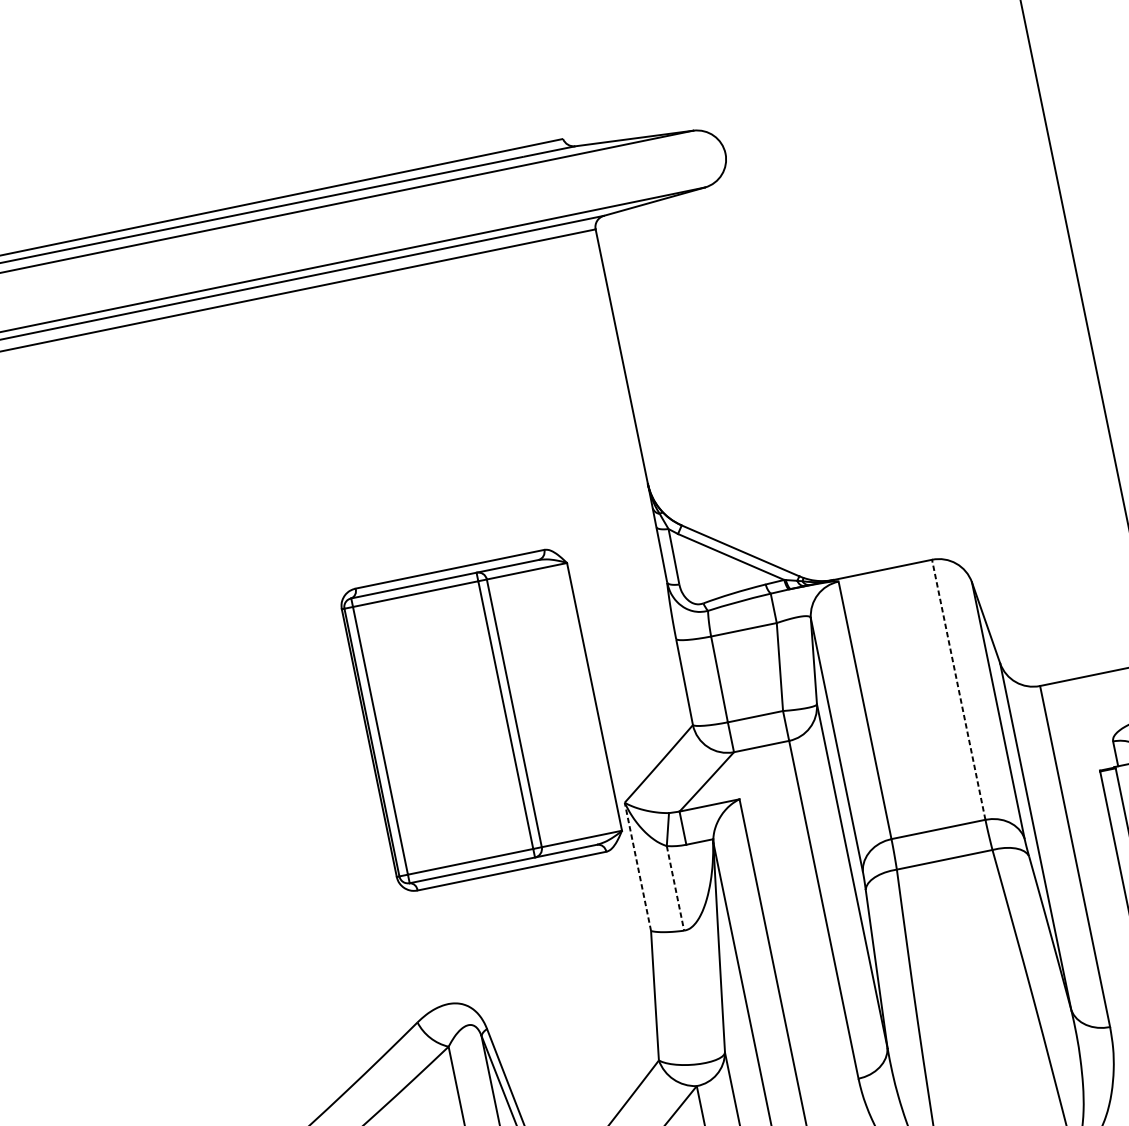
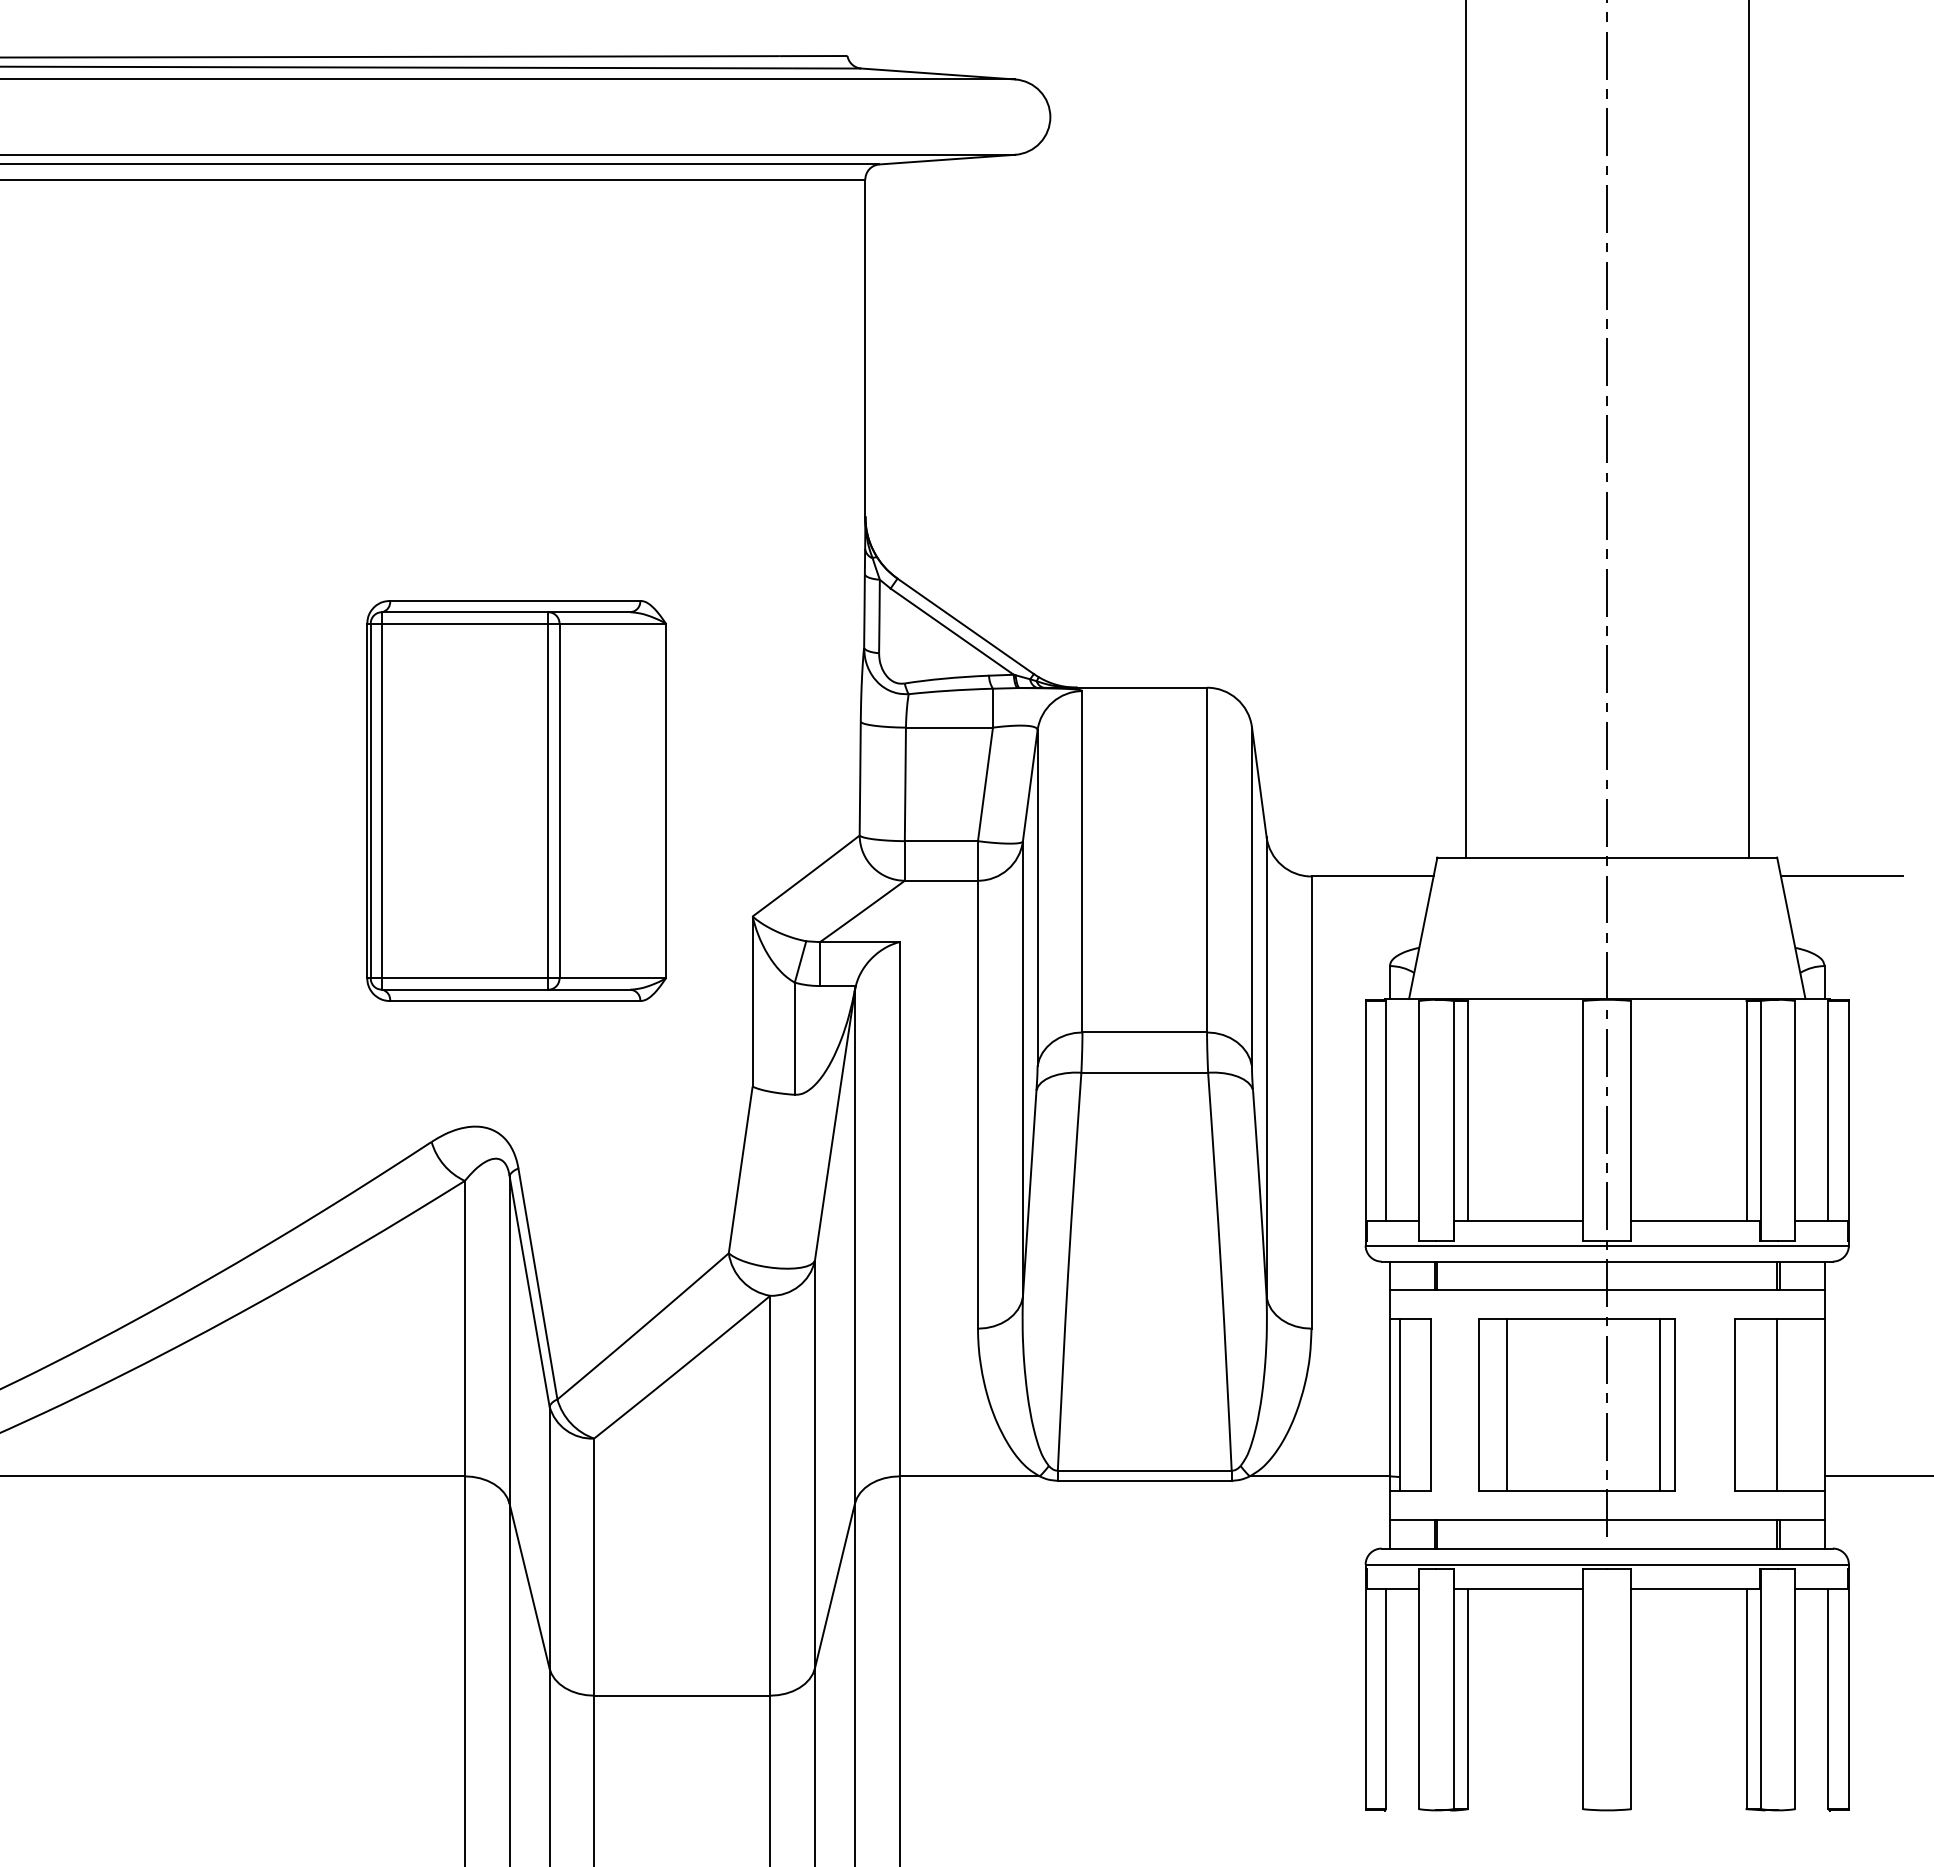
line: (959, 689) -> (1207, 859), dashed -> solid
part: (481, 719) -> (516, 800), moved
line: (637, 866) -> (752, 1001), dashed -> solid
line: (675, 889) -> (794, 1039), dashed -> solid

